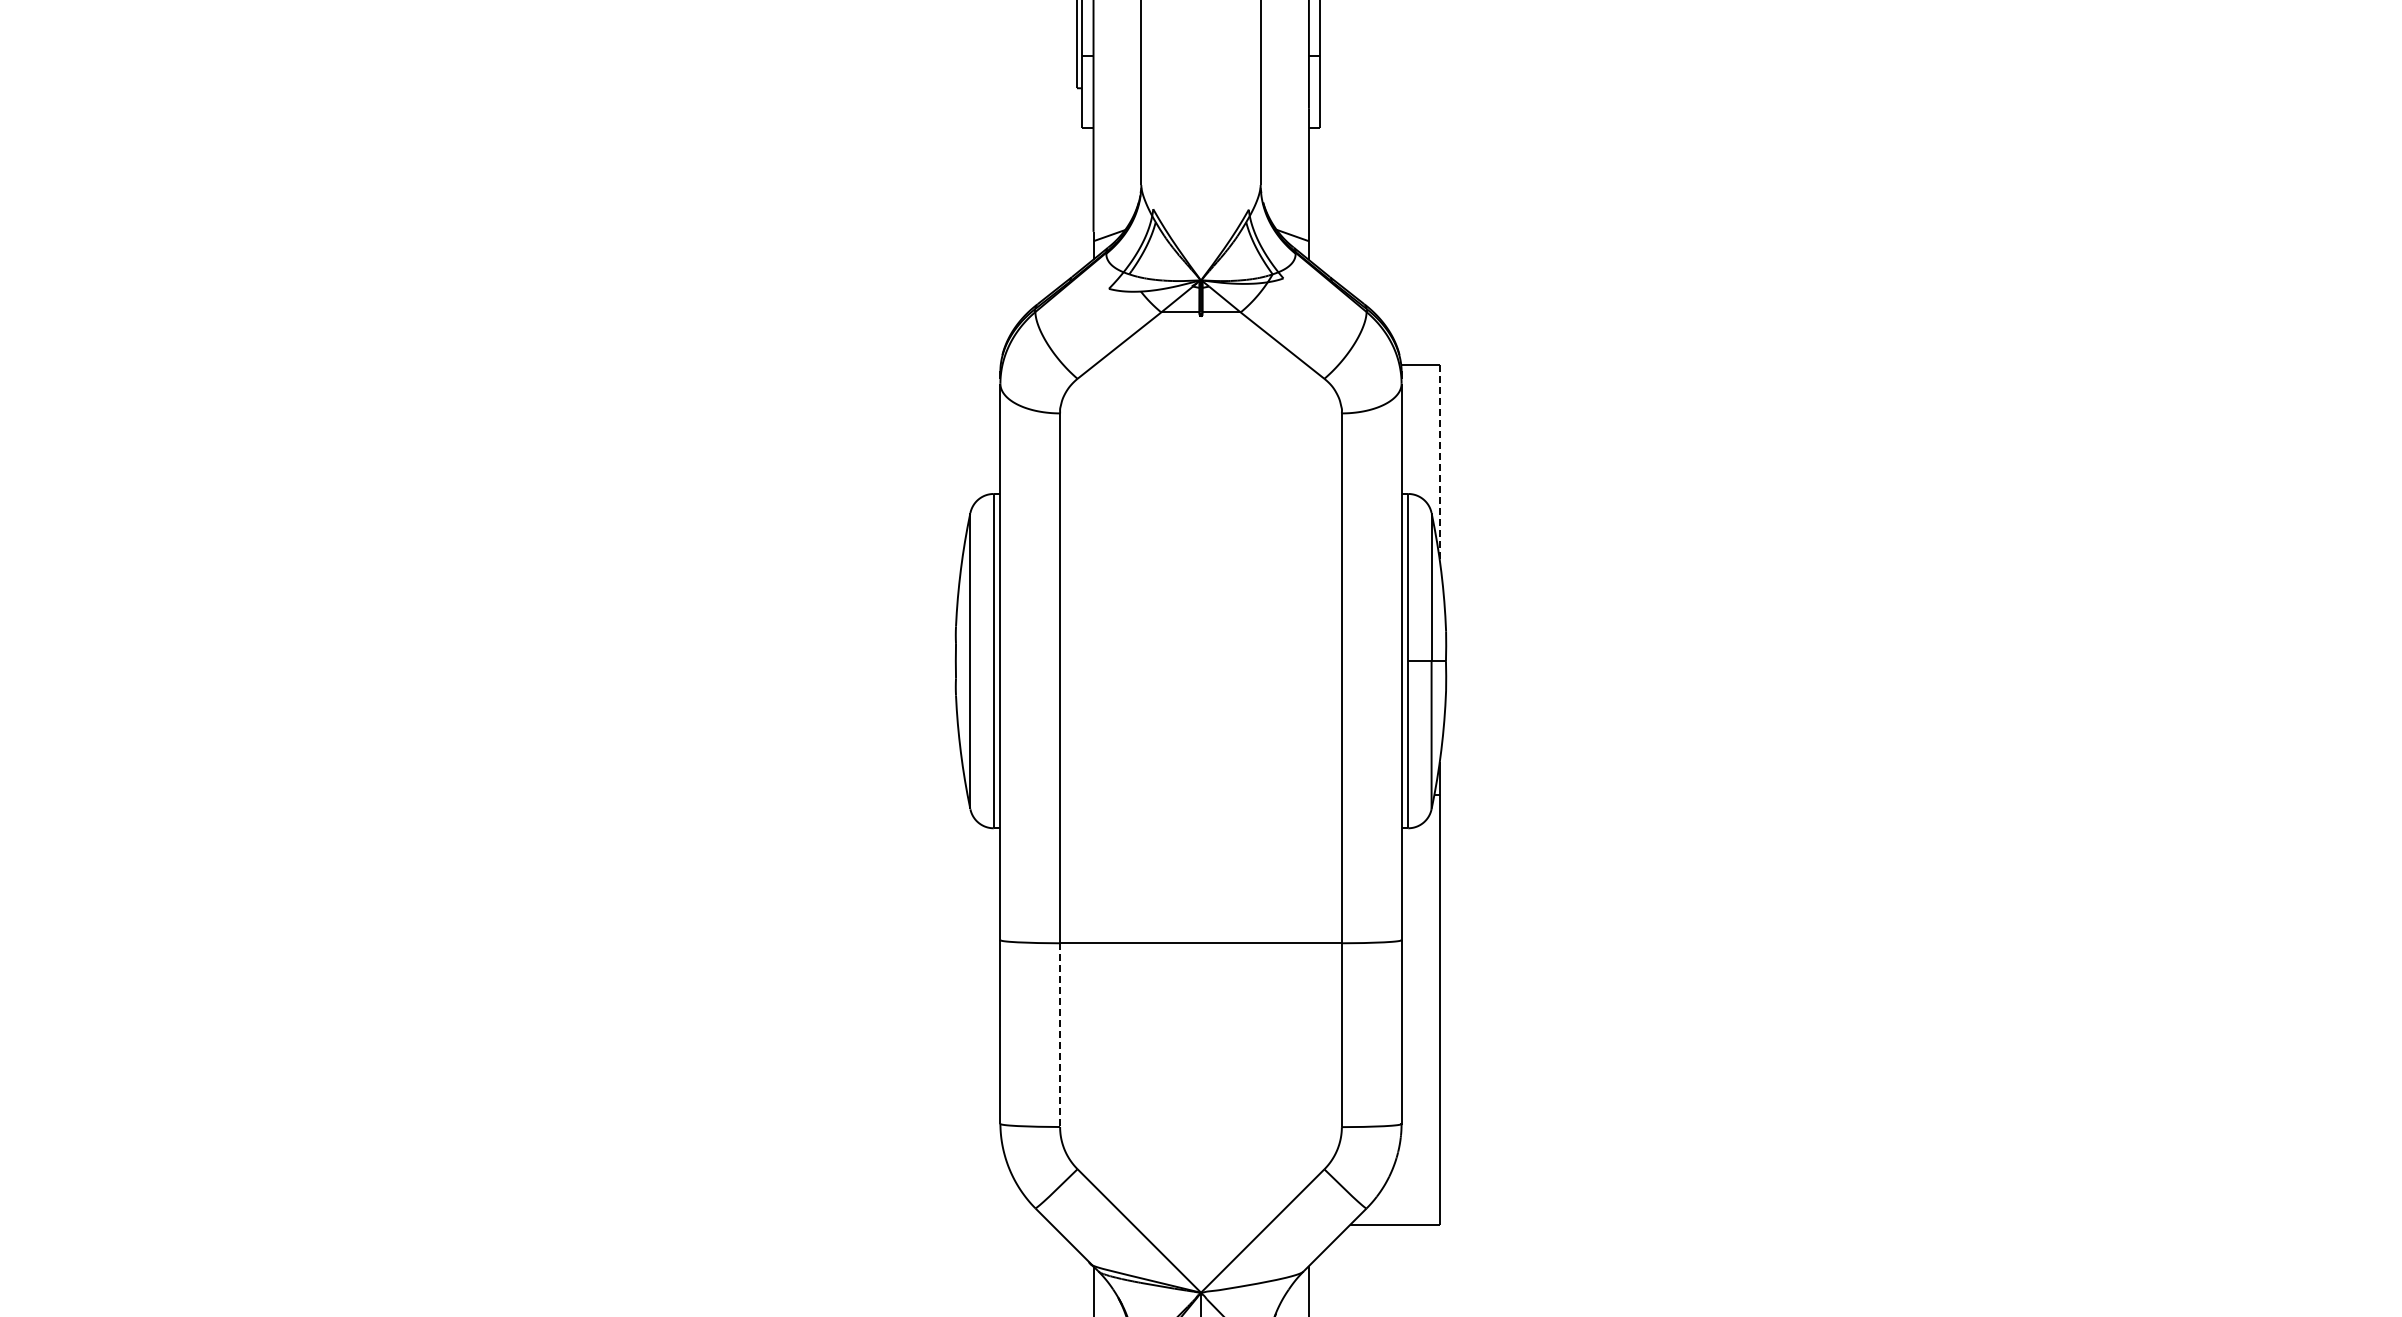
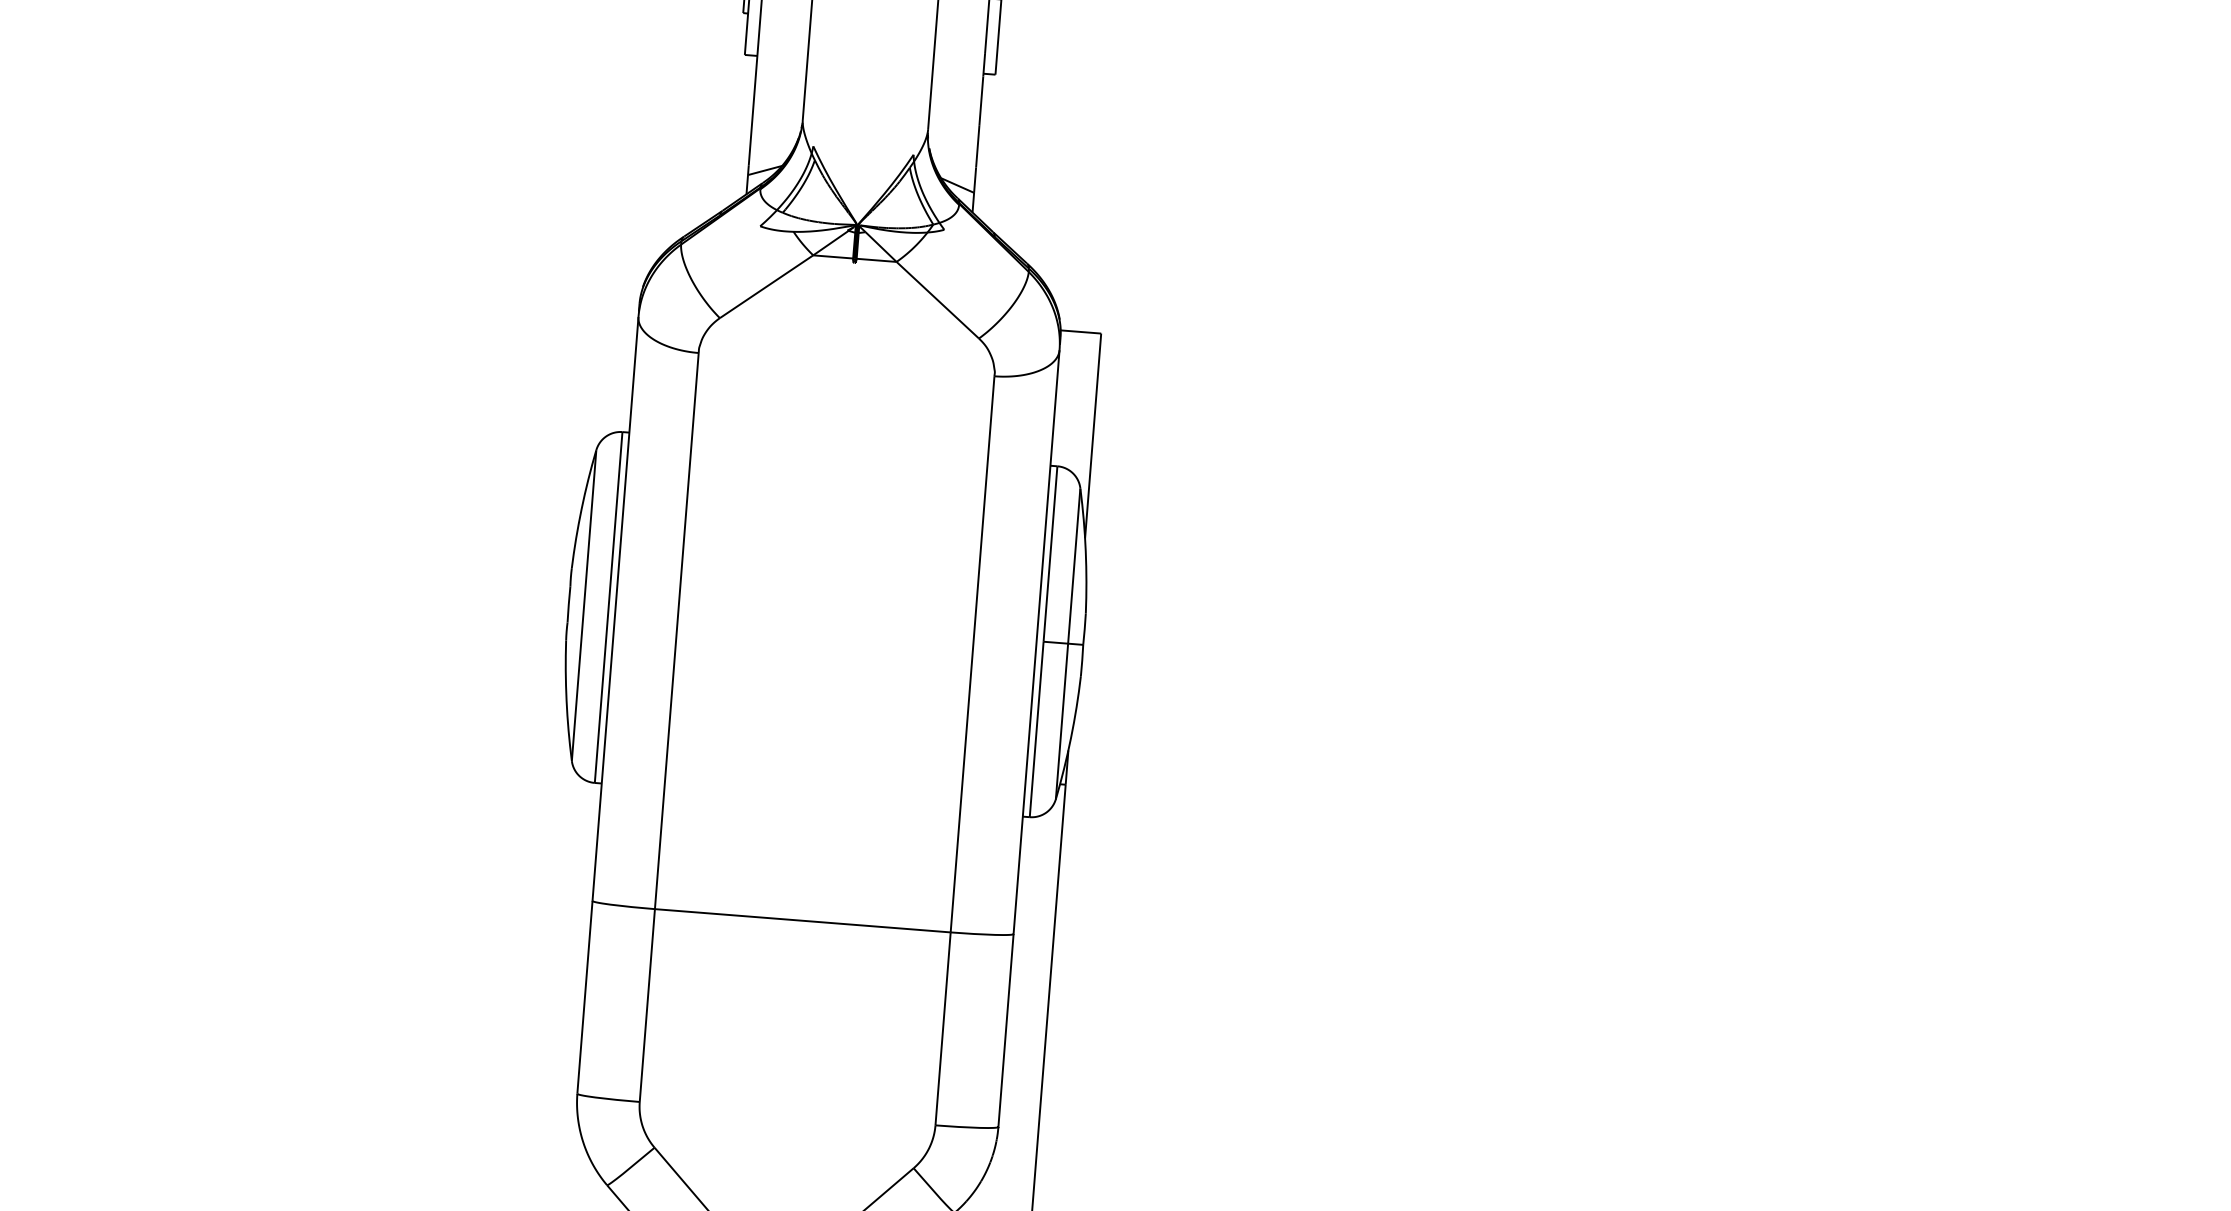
line: (1439, 462) -> (1092, 435), dashed -> solid
line: (1060, 1035) -> (647, 1005), dashed -> solid

